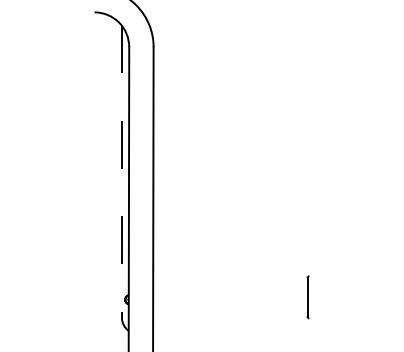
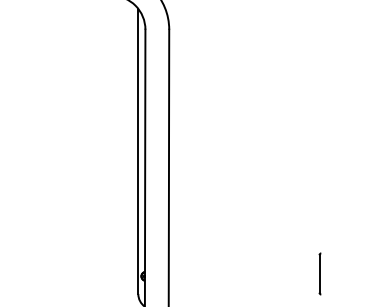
line: (121, 172) -> (137, 152), dashed -> solid

